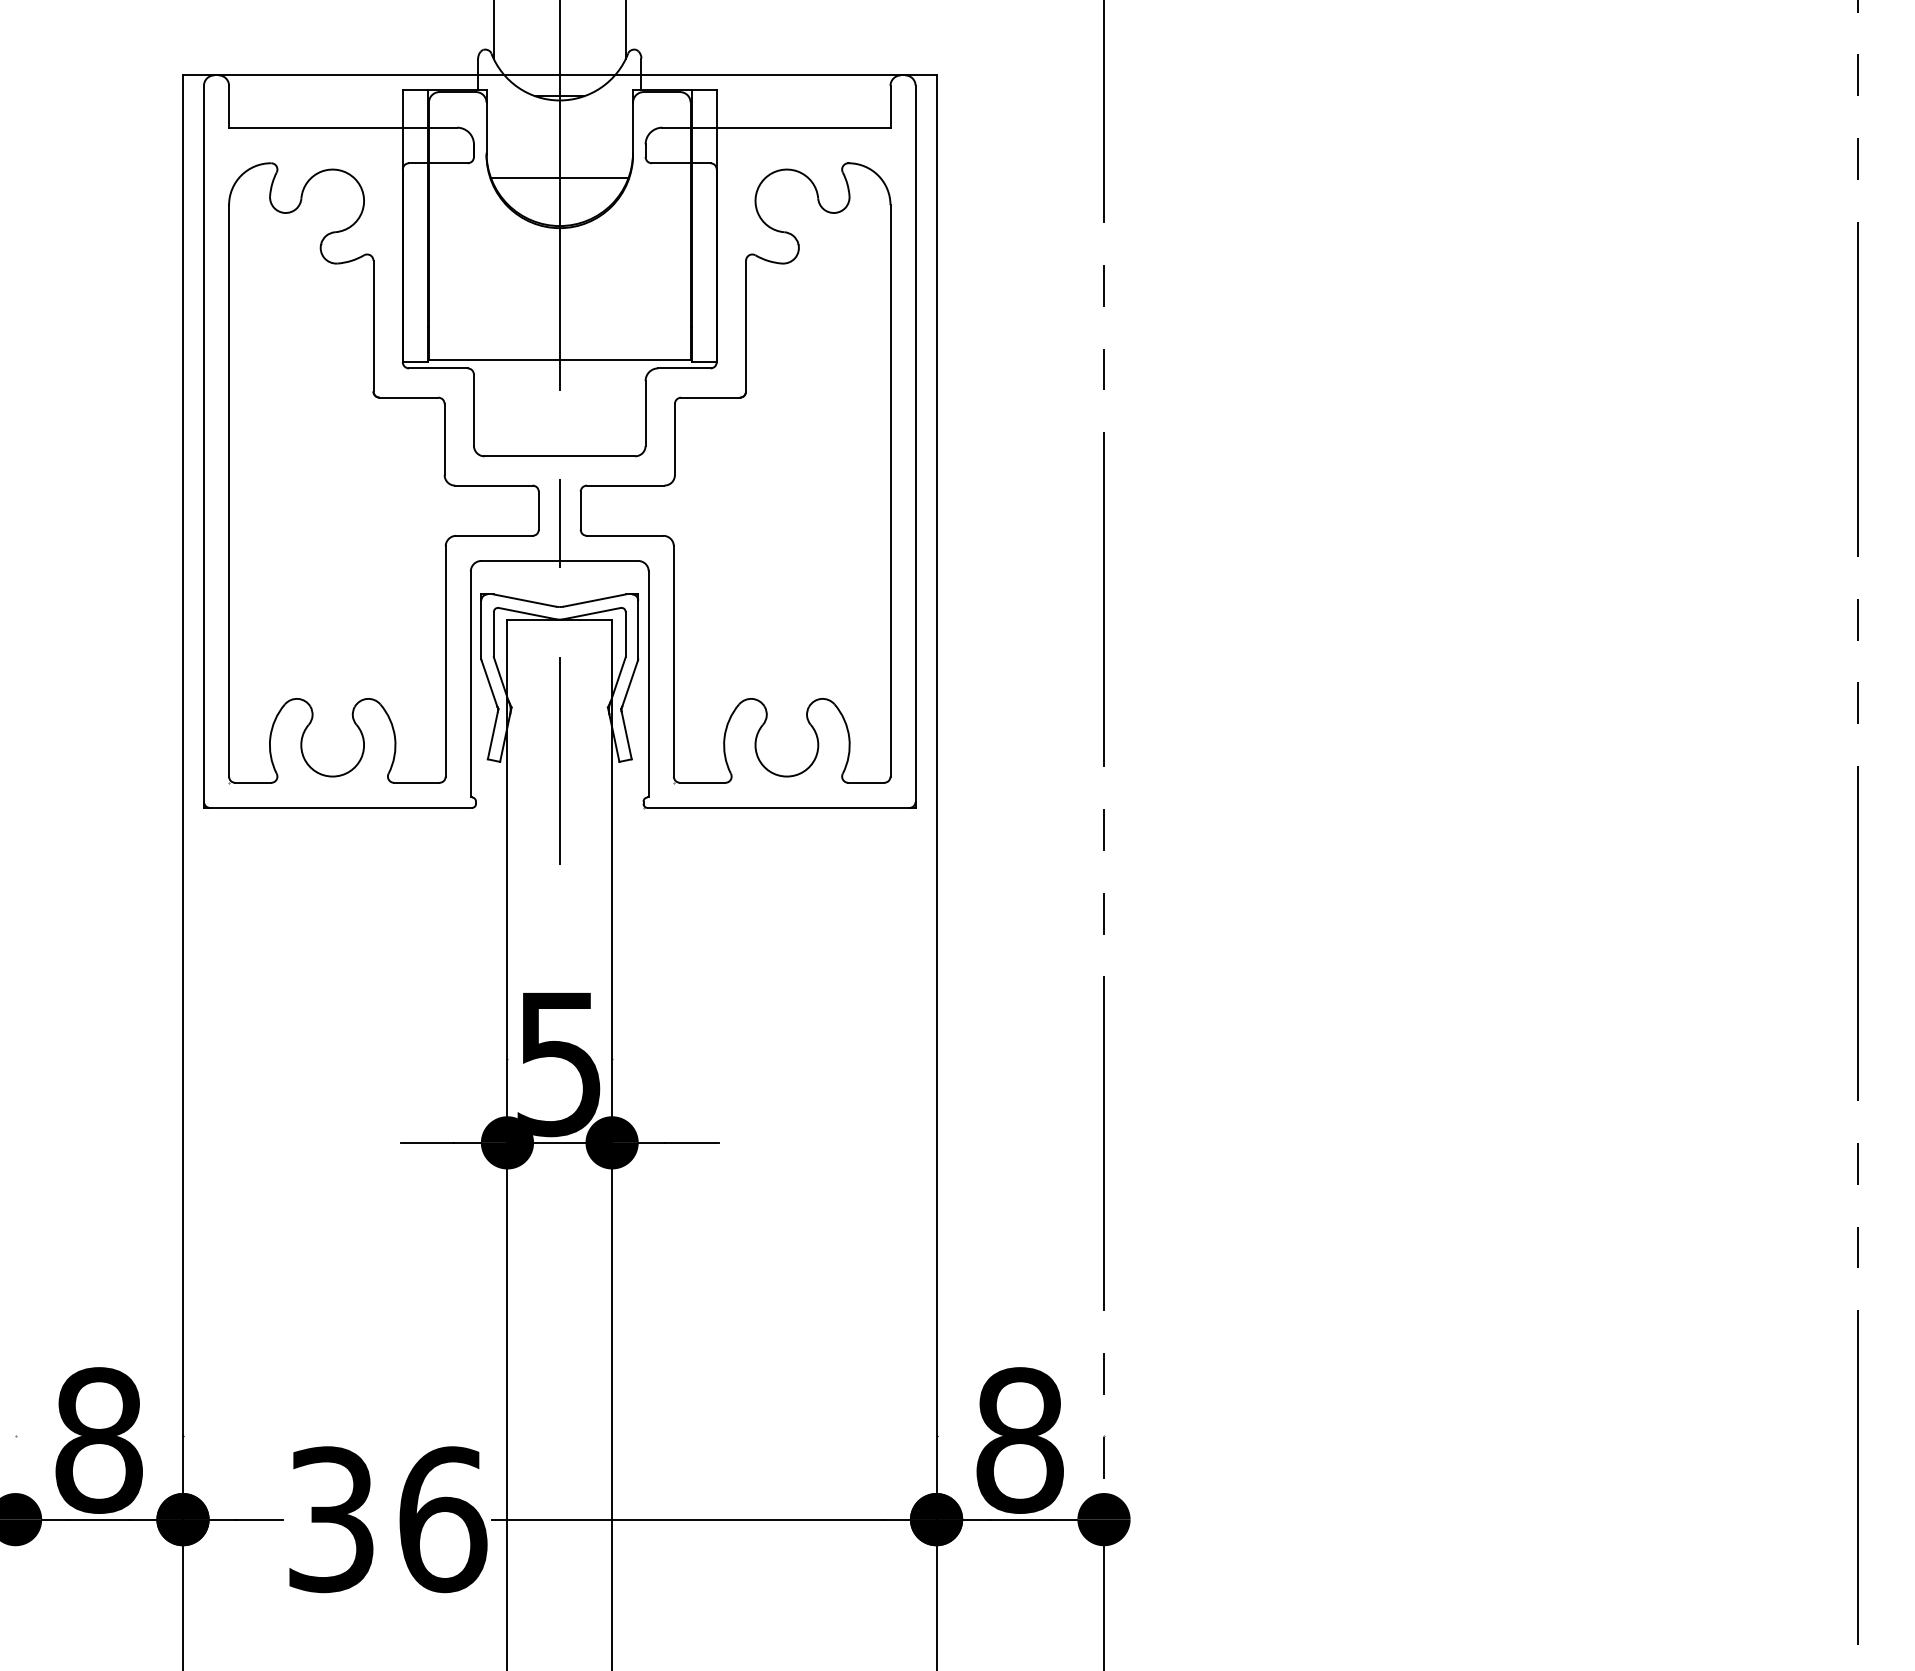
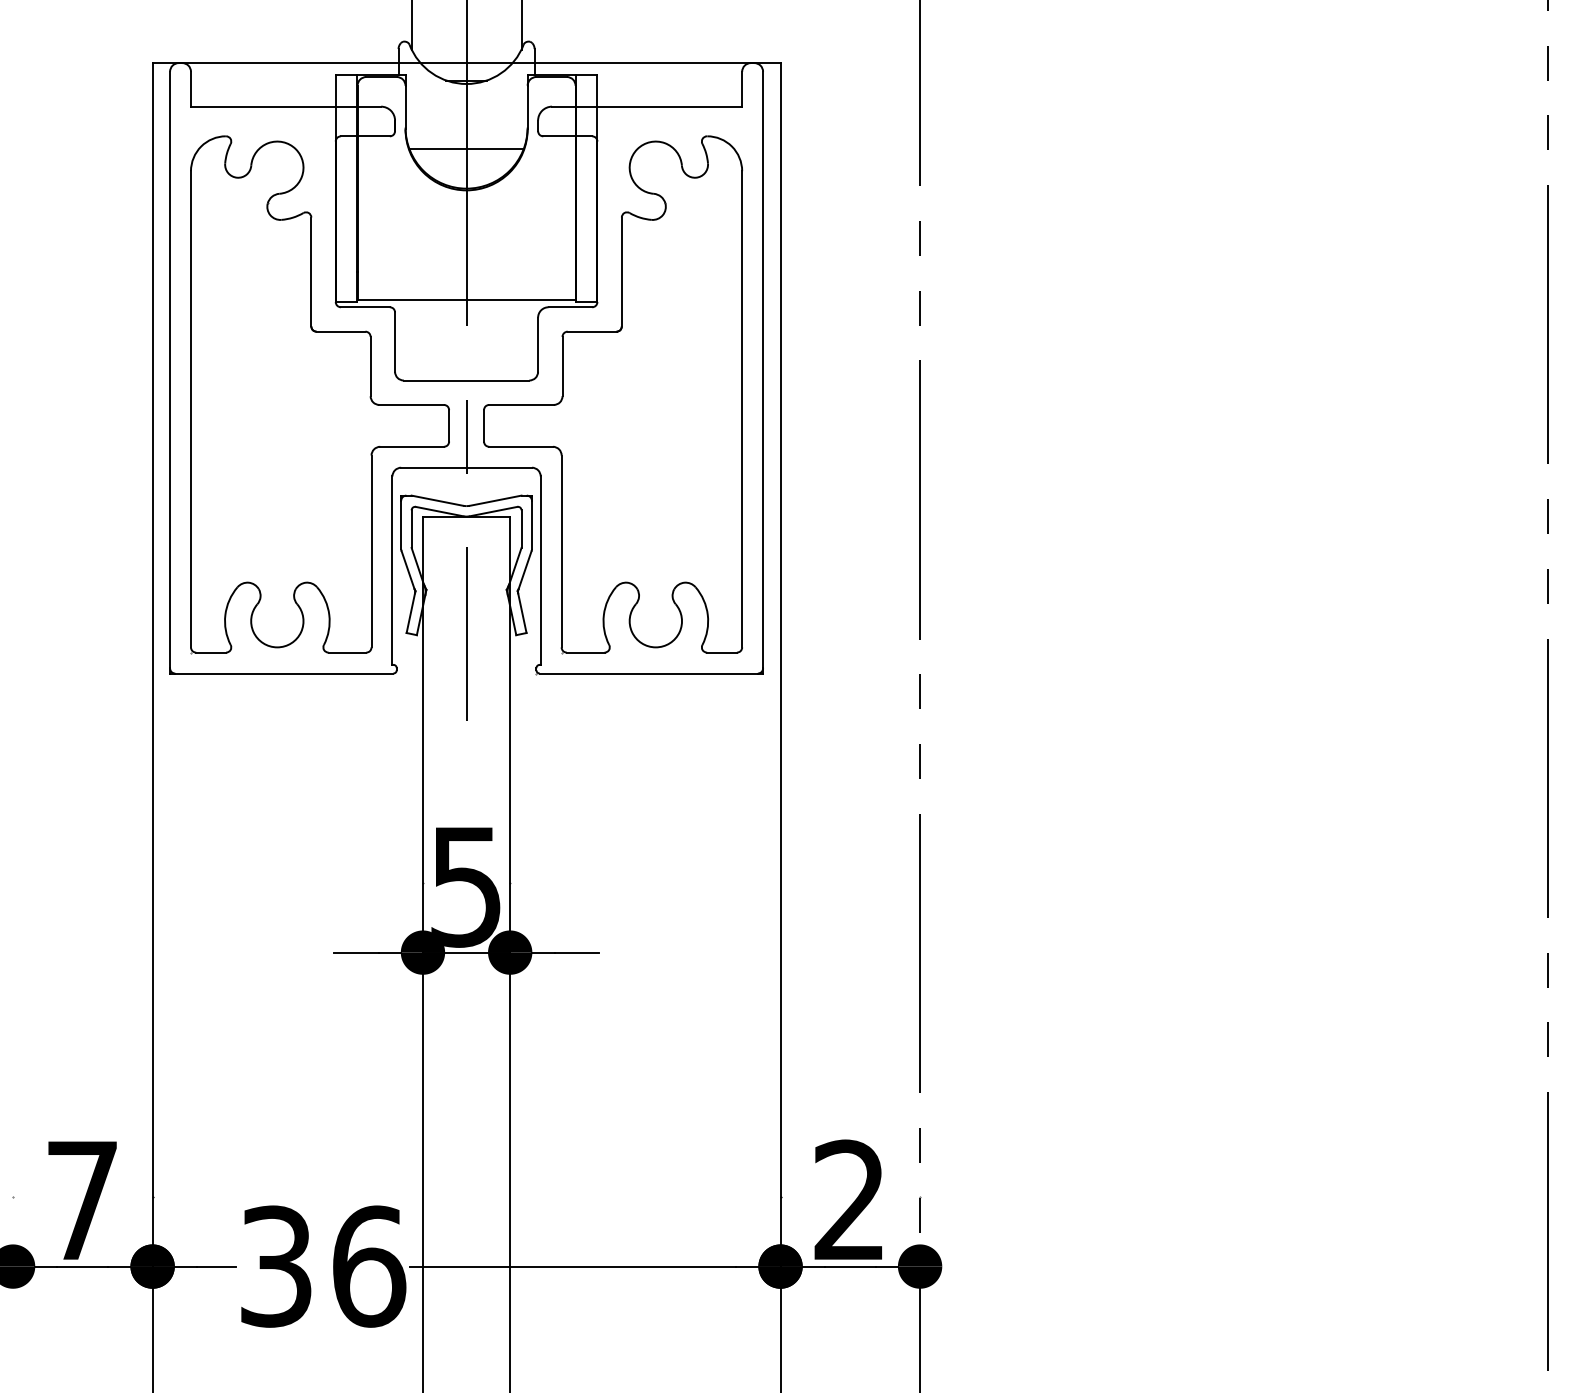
text: (98, 1440) -> (82, 1200), 8 -> 7
text: (1019, 1440) -> (849, 1200), 8 -> 2

